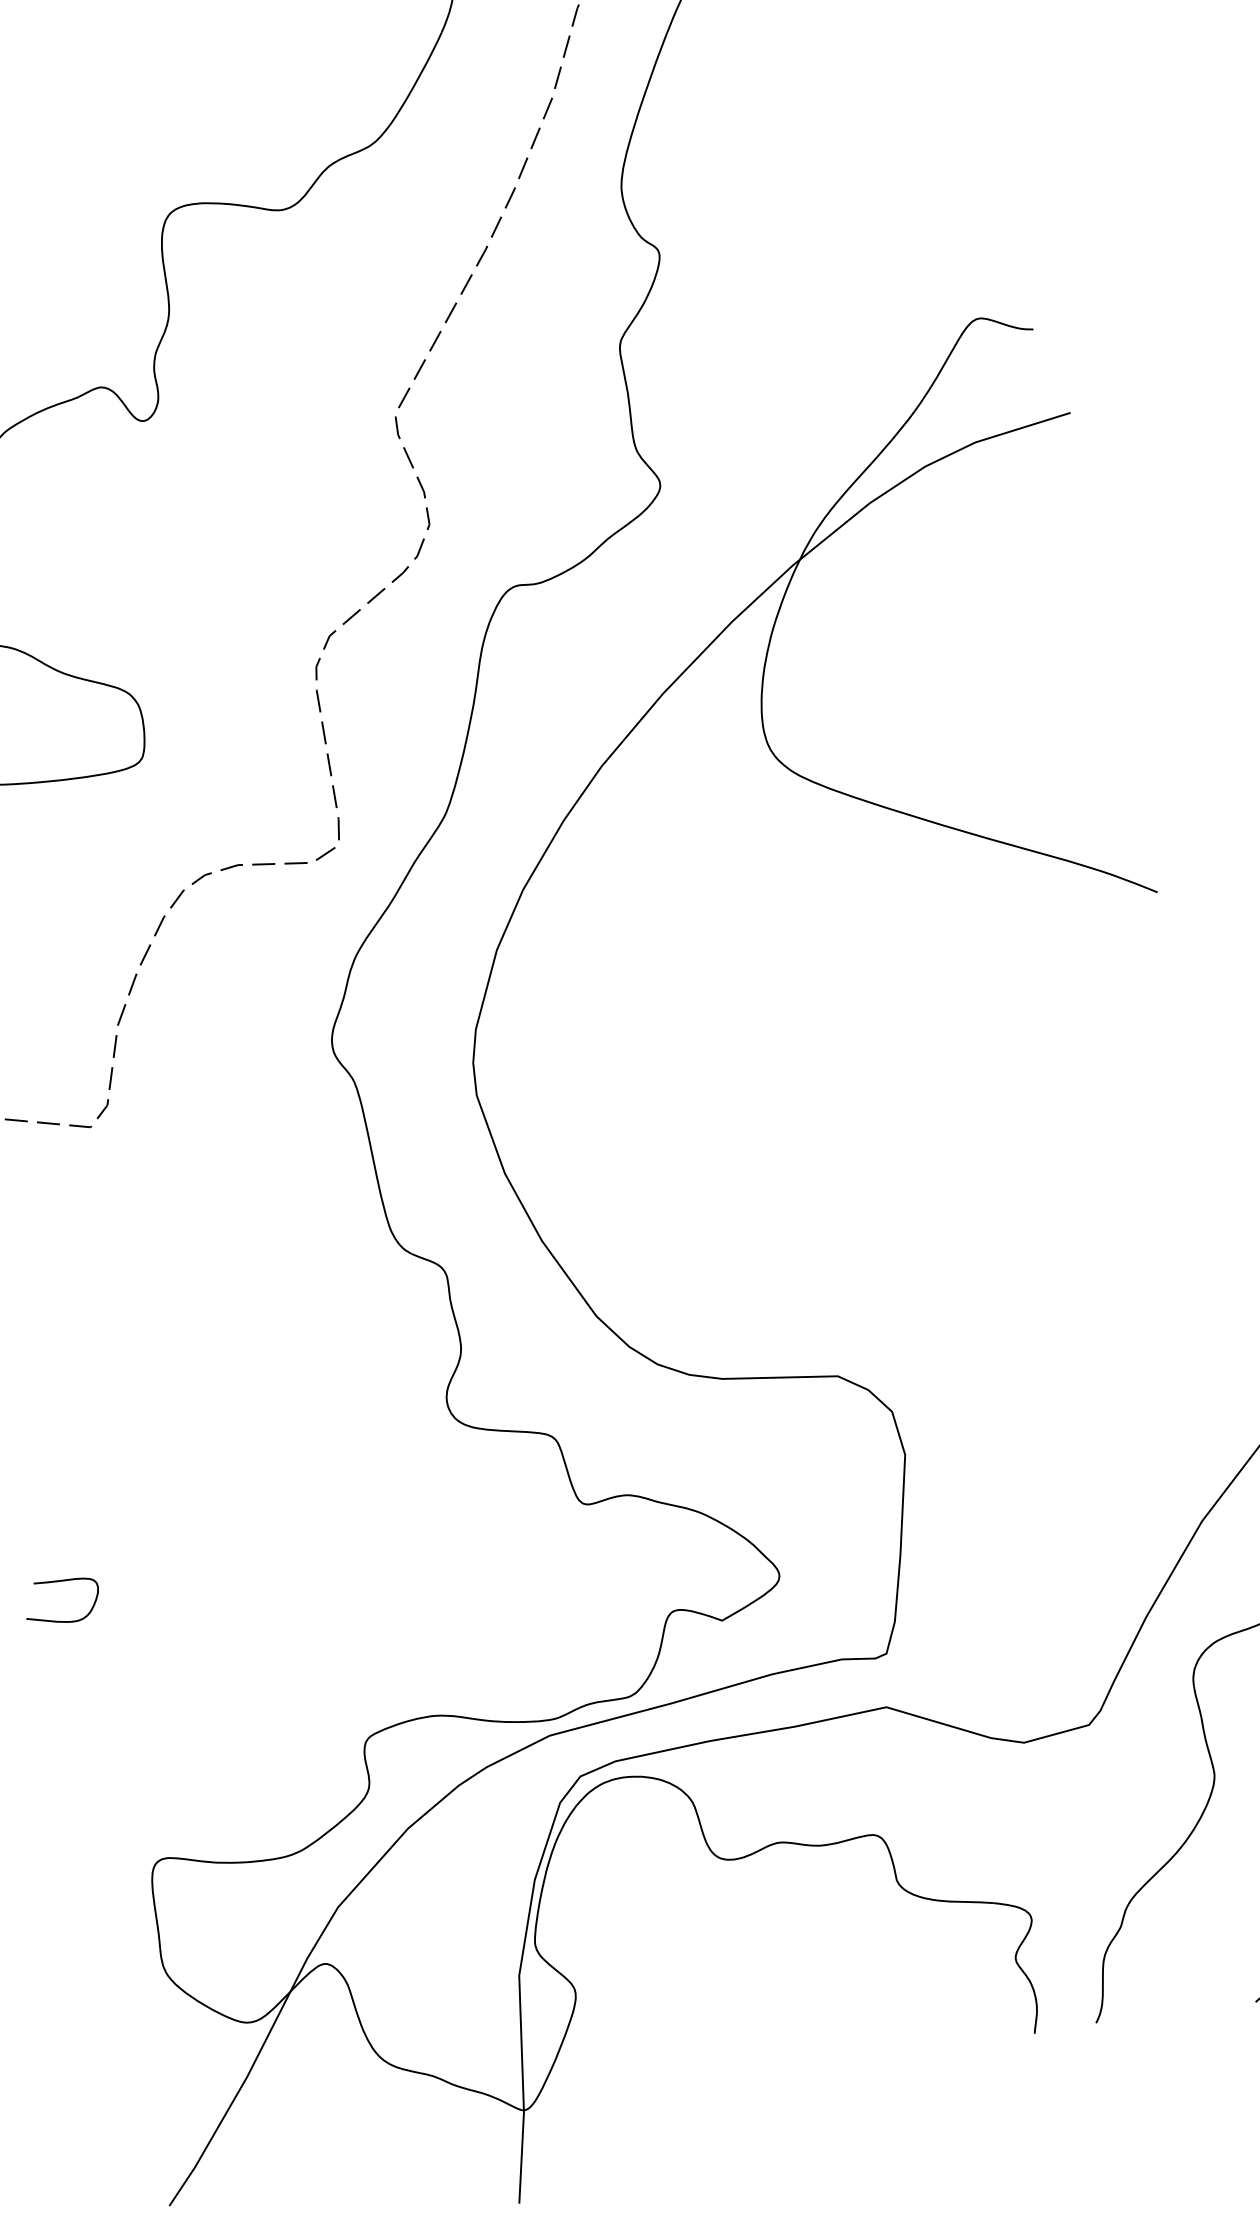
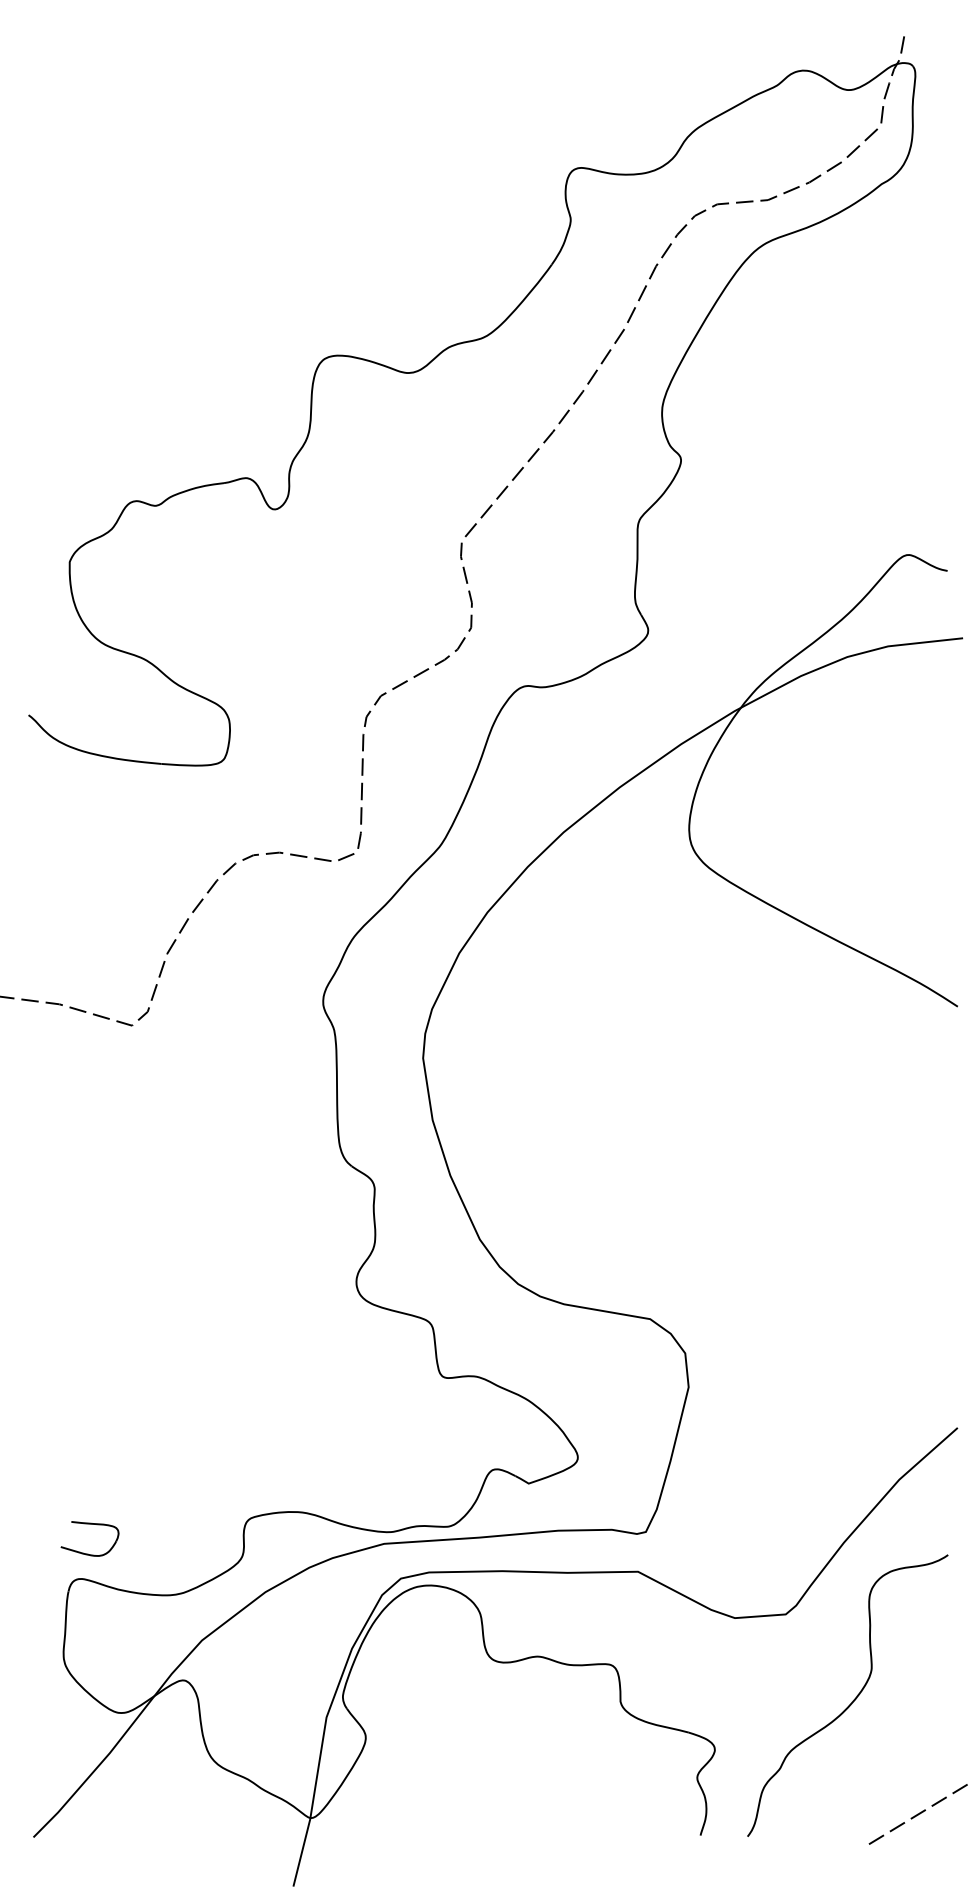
part: (57, 1582) -> (89, 1524), moved

